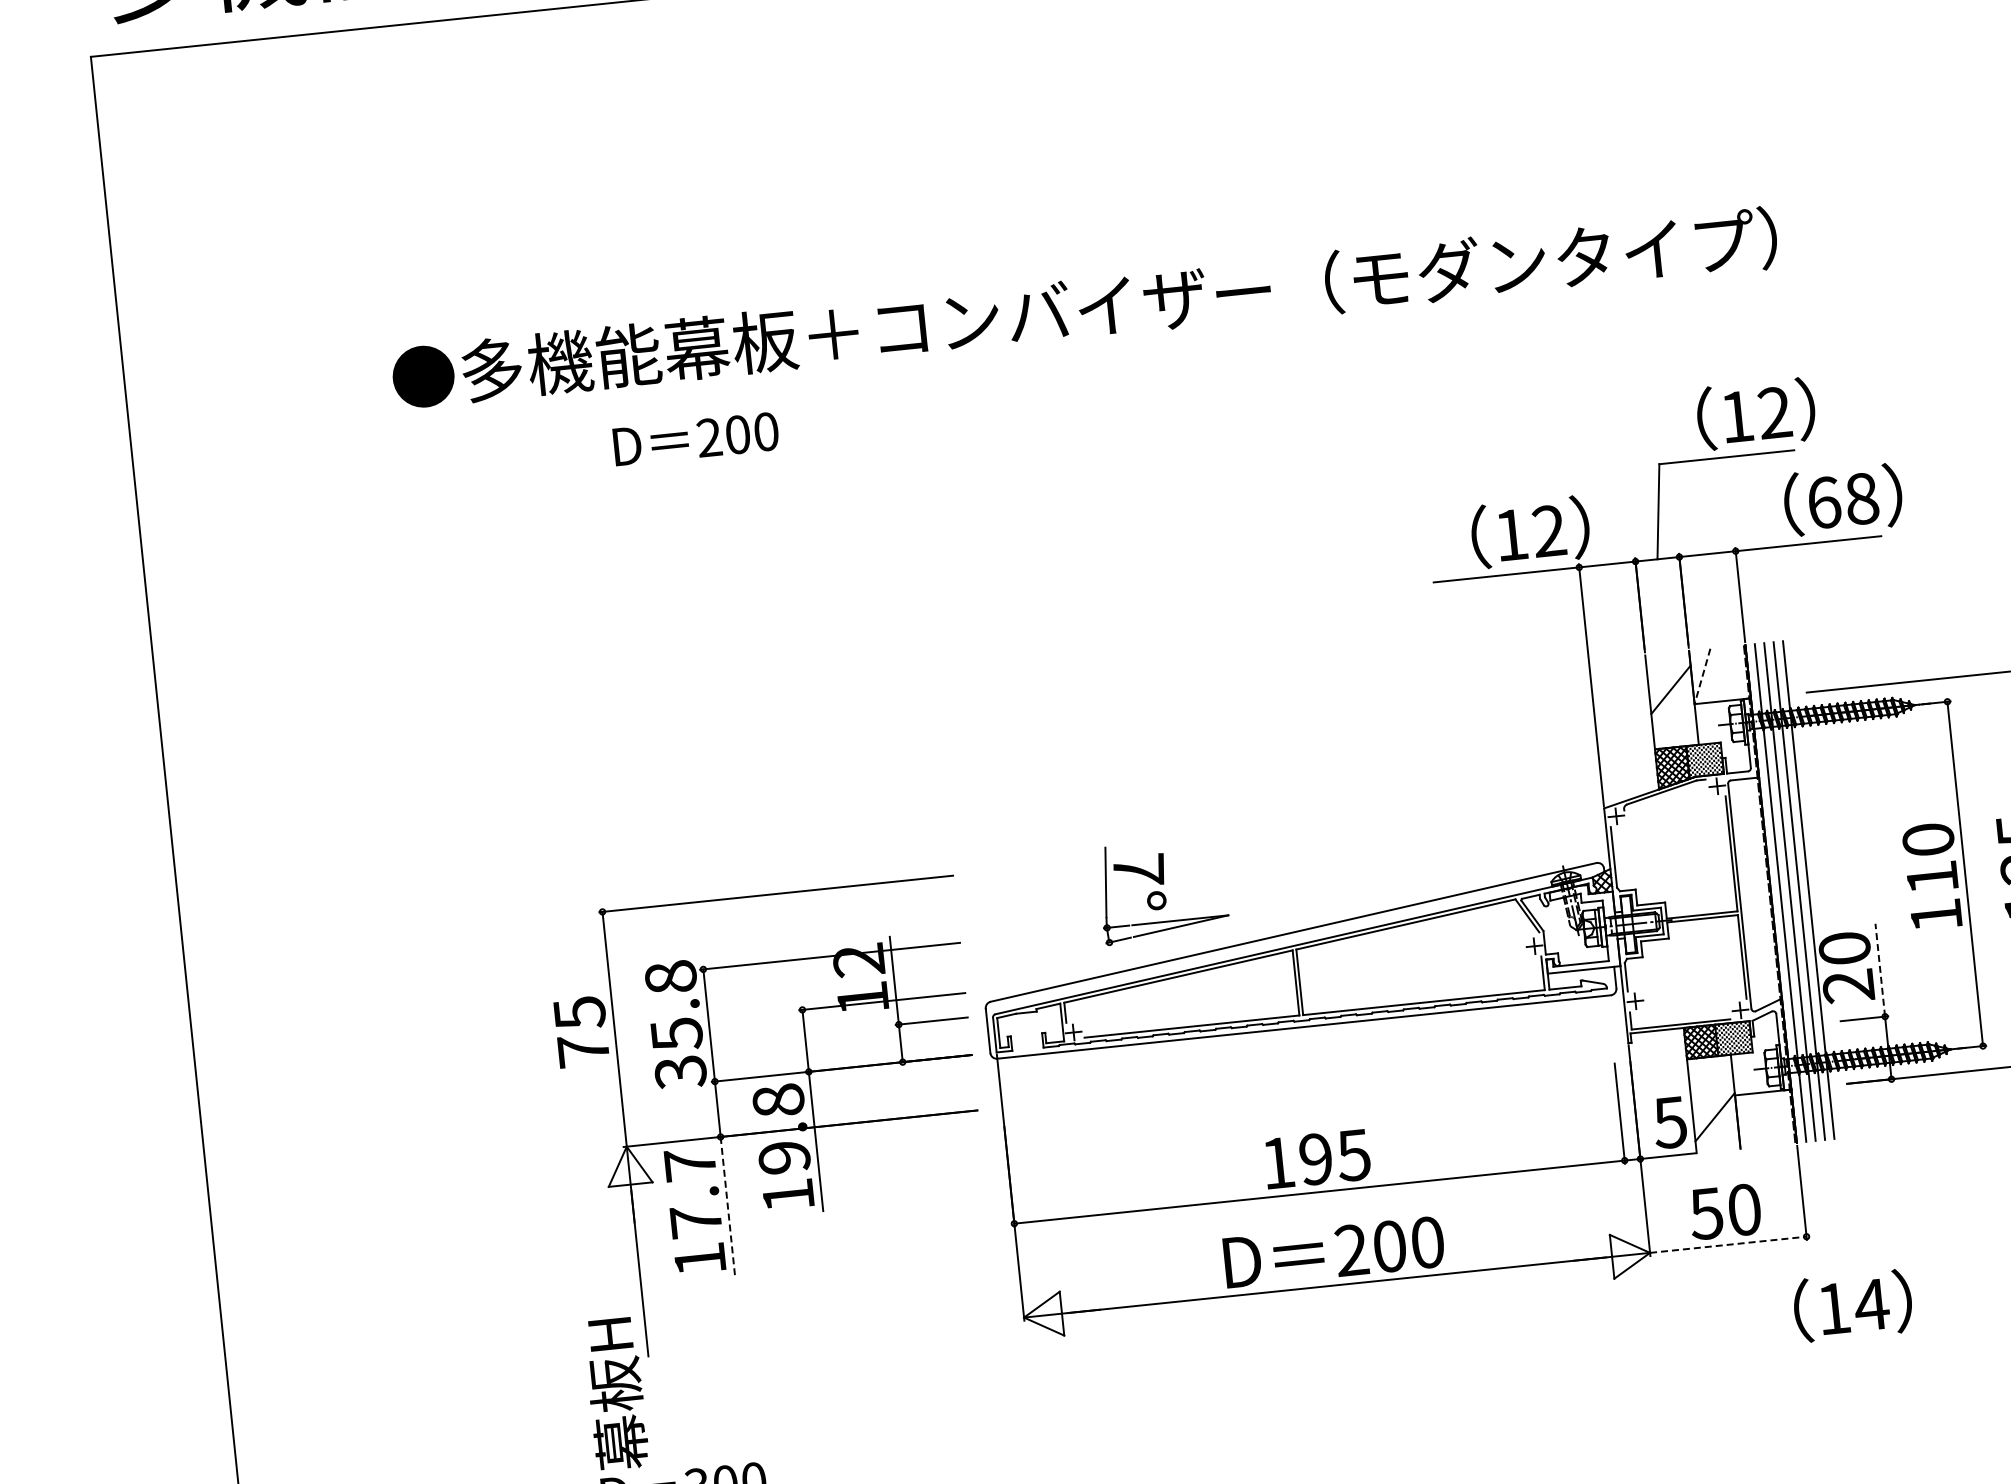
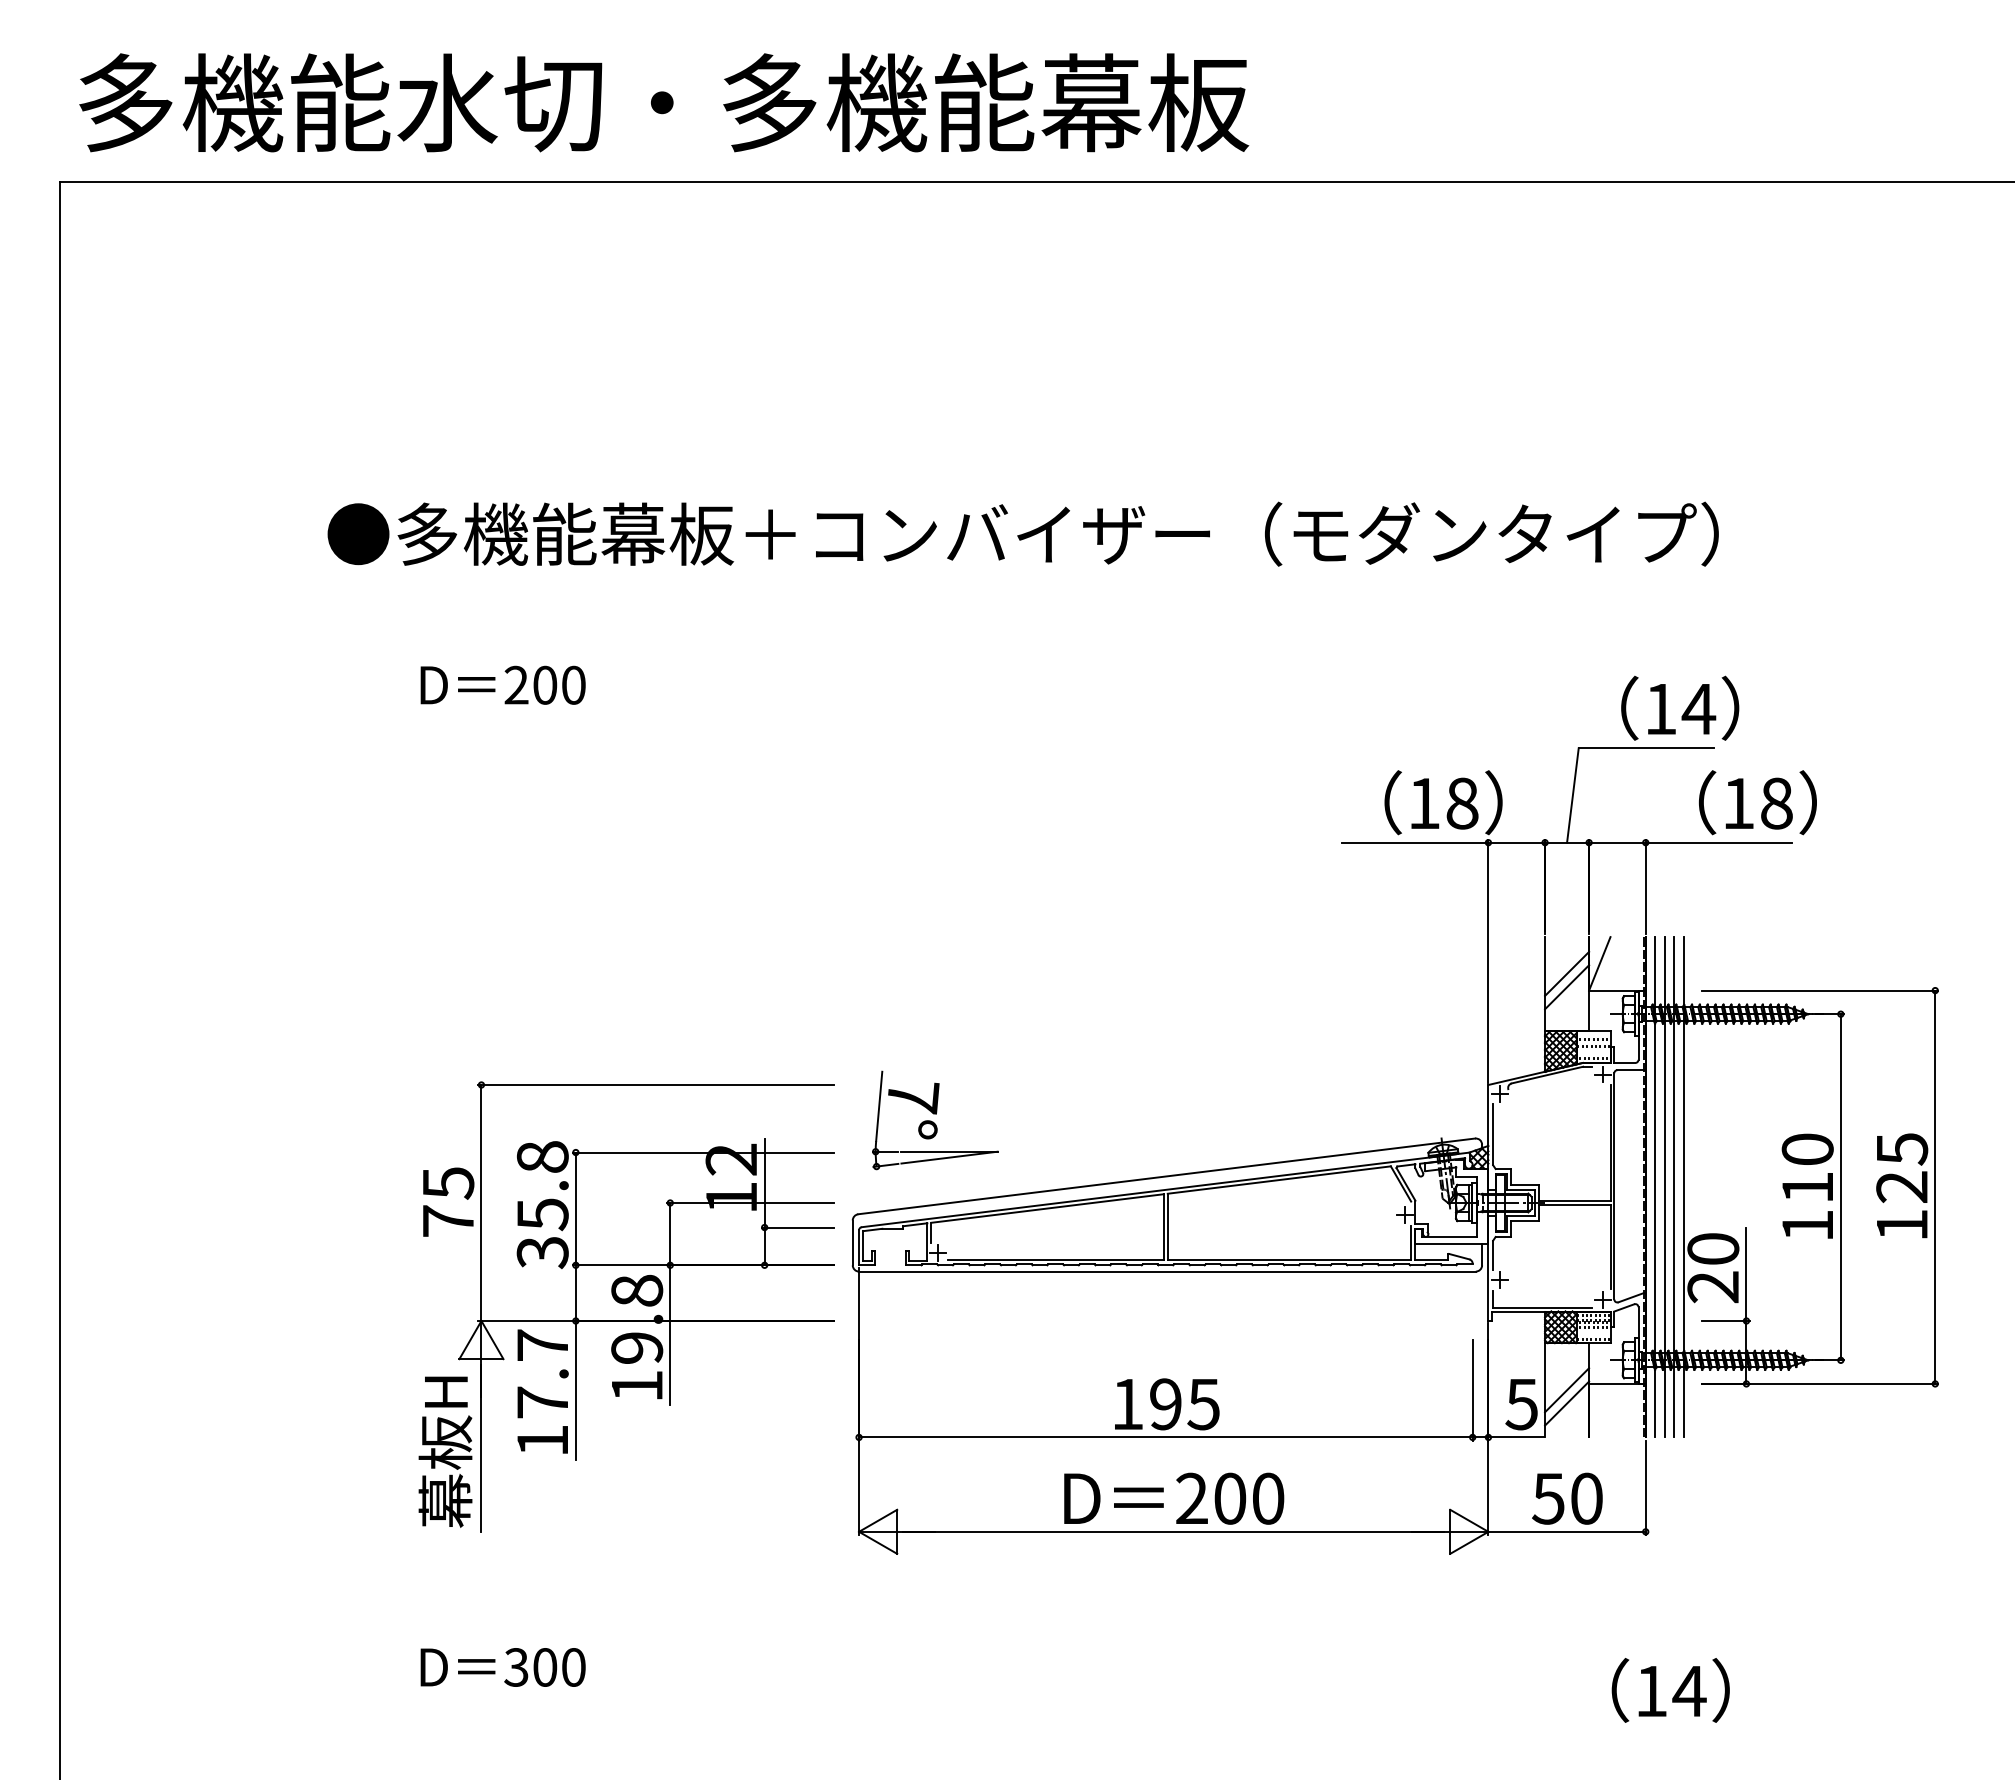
text: (1774, 412) -> (1698, 708), 12 -> 14
text: (695, 438) -> (502, 684), moved
text: (1823, 502) -> (1738, 803), 68 -> 18
text: (1549, 531) -> (1462, 803), 12 -> 18
line: (1702, 676) -> (1599, 963), dashed -> solid
line: (1672, 703) -> (1567, 987), added
part: (1163, 890) -> (935, 1120), moved
line: (1880, 970) -> (1746, 1274), dashed -> solid
line: (1714, 1104) -> (1567, 1390), added
line: (727, 1206) -> (575, 1390), dashed -> solid
line: (1728, 1244) -> (1567, 1531), dashed -> solid
text: (1852, 1306) -> (1670, 1690), moved
text: (616, 1393) -> (445, 1451), moved

